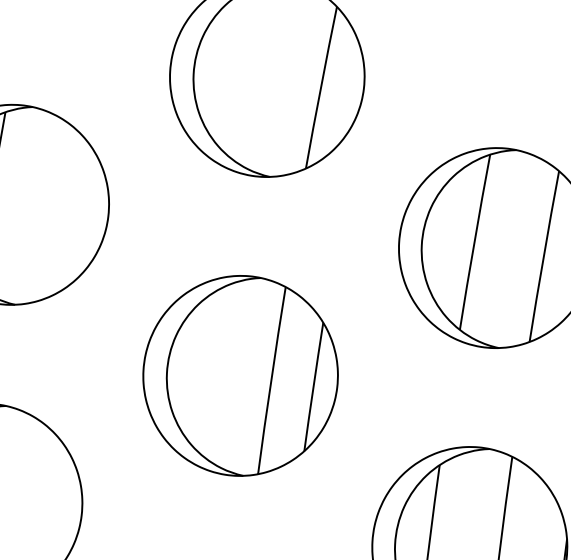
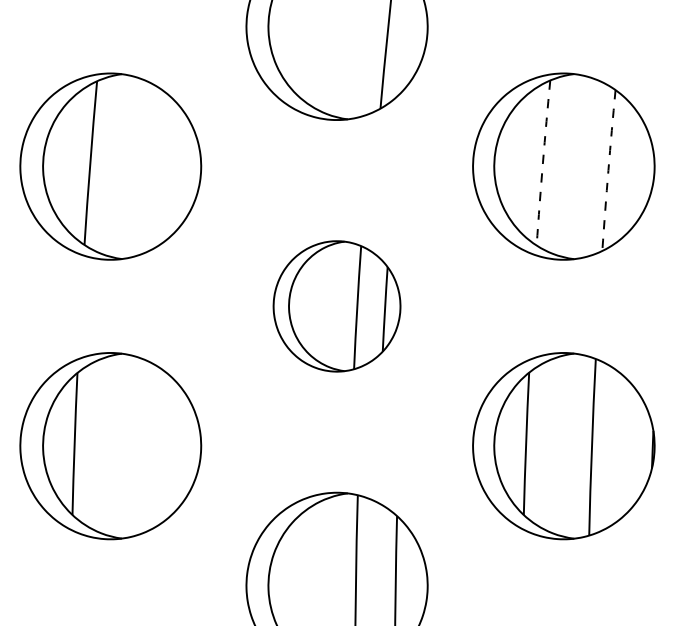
arc: (474, 241) -> (542, 162), solid -> dashed
arc: (543, 256) -> (608, 170), solid -> dashed
part: (240, 375) -> (336, 306), size x0.7

